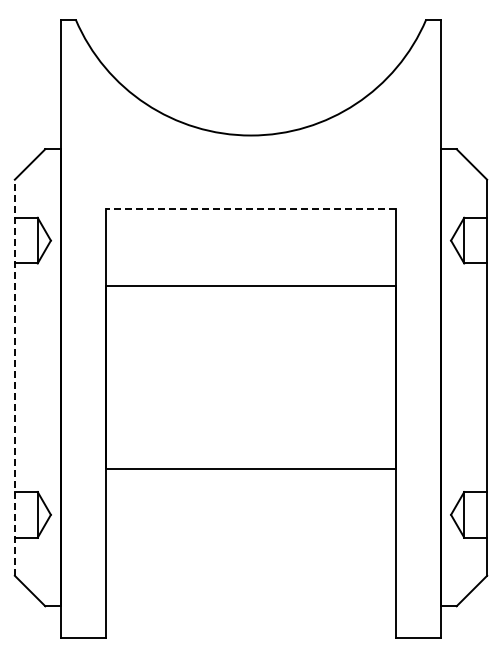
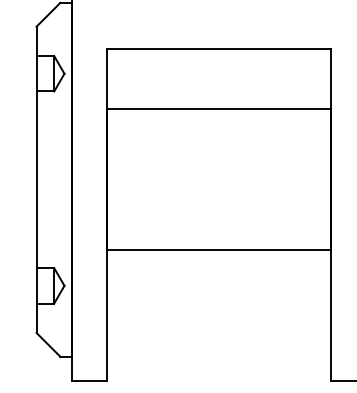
line: (251, 208) -> (219, 48), dashed -> solid
line: (14, 377) -> (36, 179), dashed -> solid

